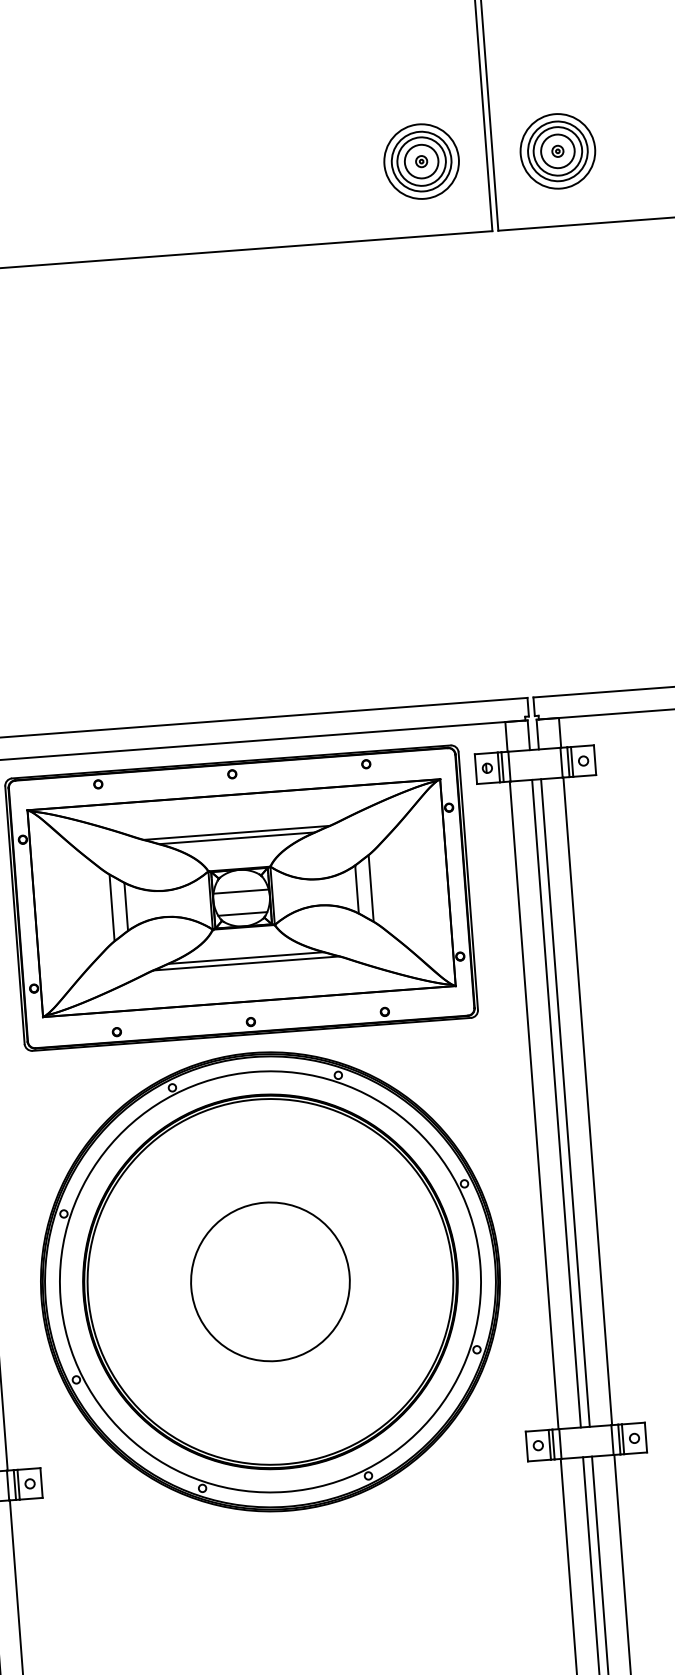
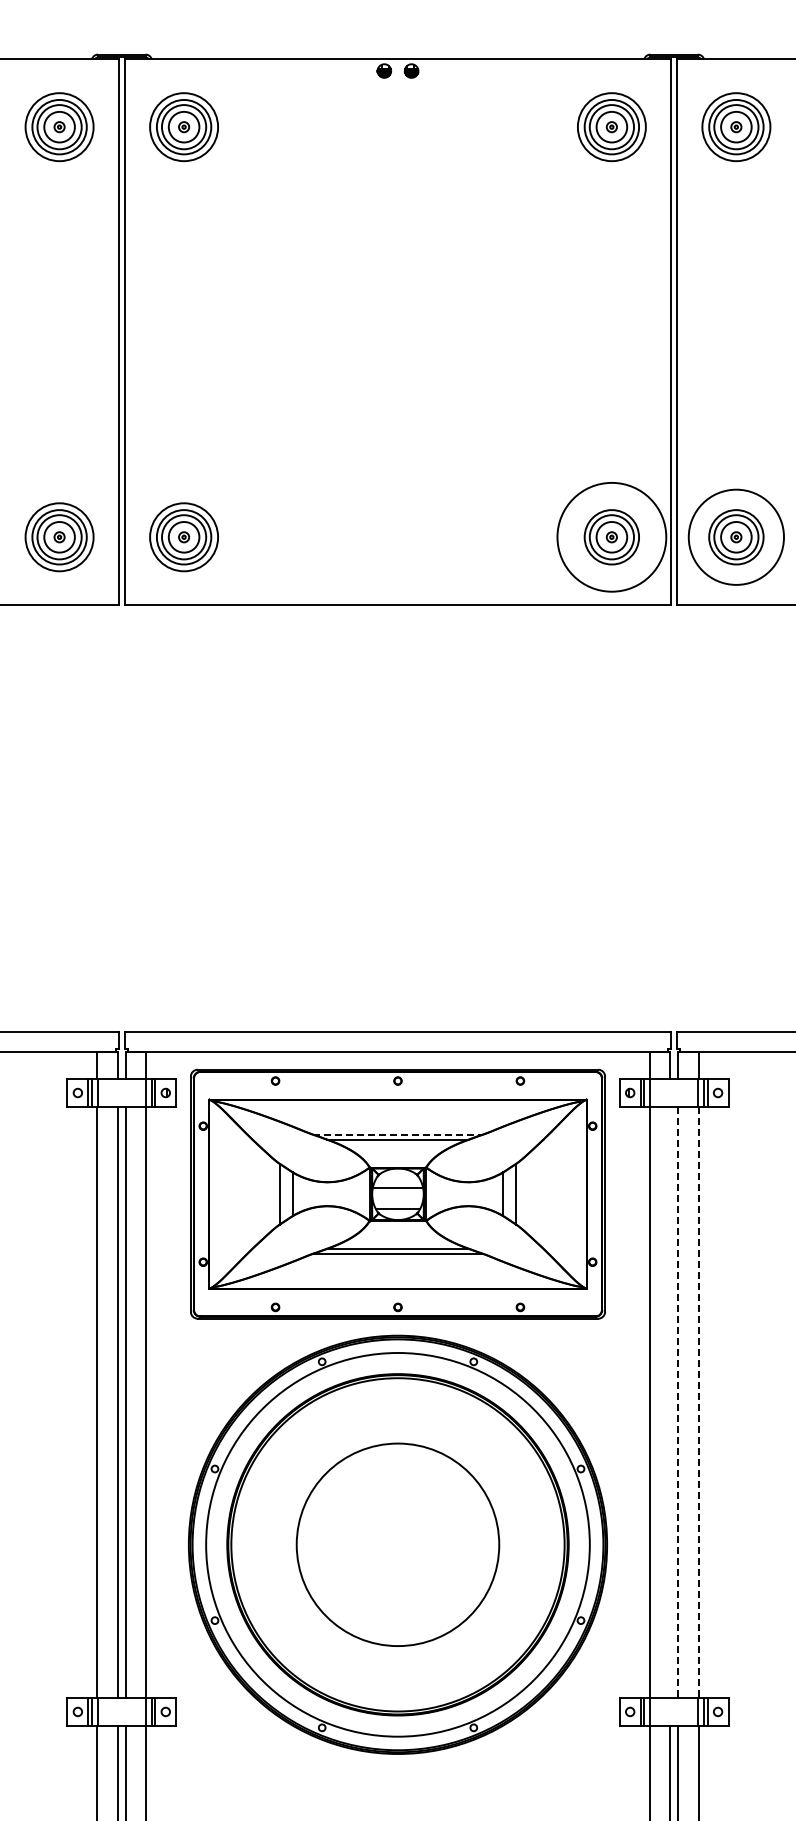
circle: (558, 151) -> (736, 537), size x1.4
circle: (421, 161) -> (611, 537), size x1.6
line: (236, 832) -> (397, 1134), solid -> dashed
line: (587, 1101) -> (698, 1402), solid -> dashed
line: (556, 1103) -> (670, 1402), removed
line: (565, 1103) -> (678, 1402), solid -> dashed
circle: (269, 1281) -> (397, 1544), size x1.4

